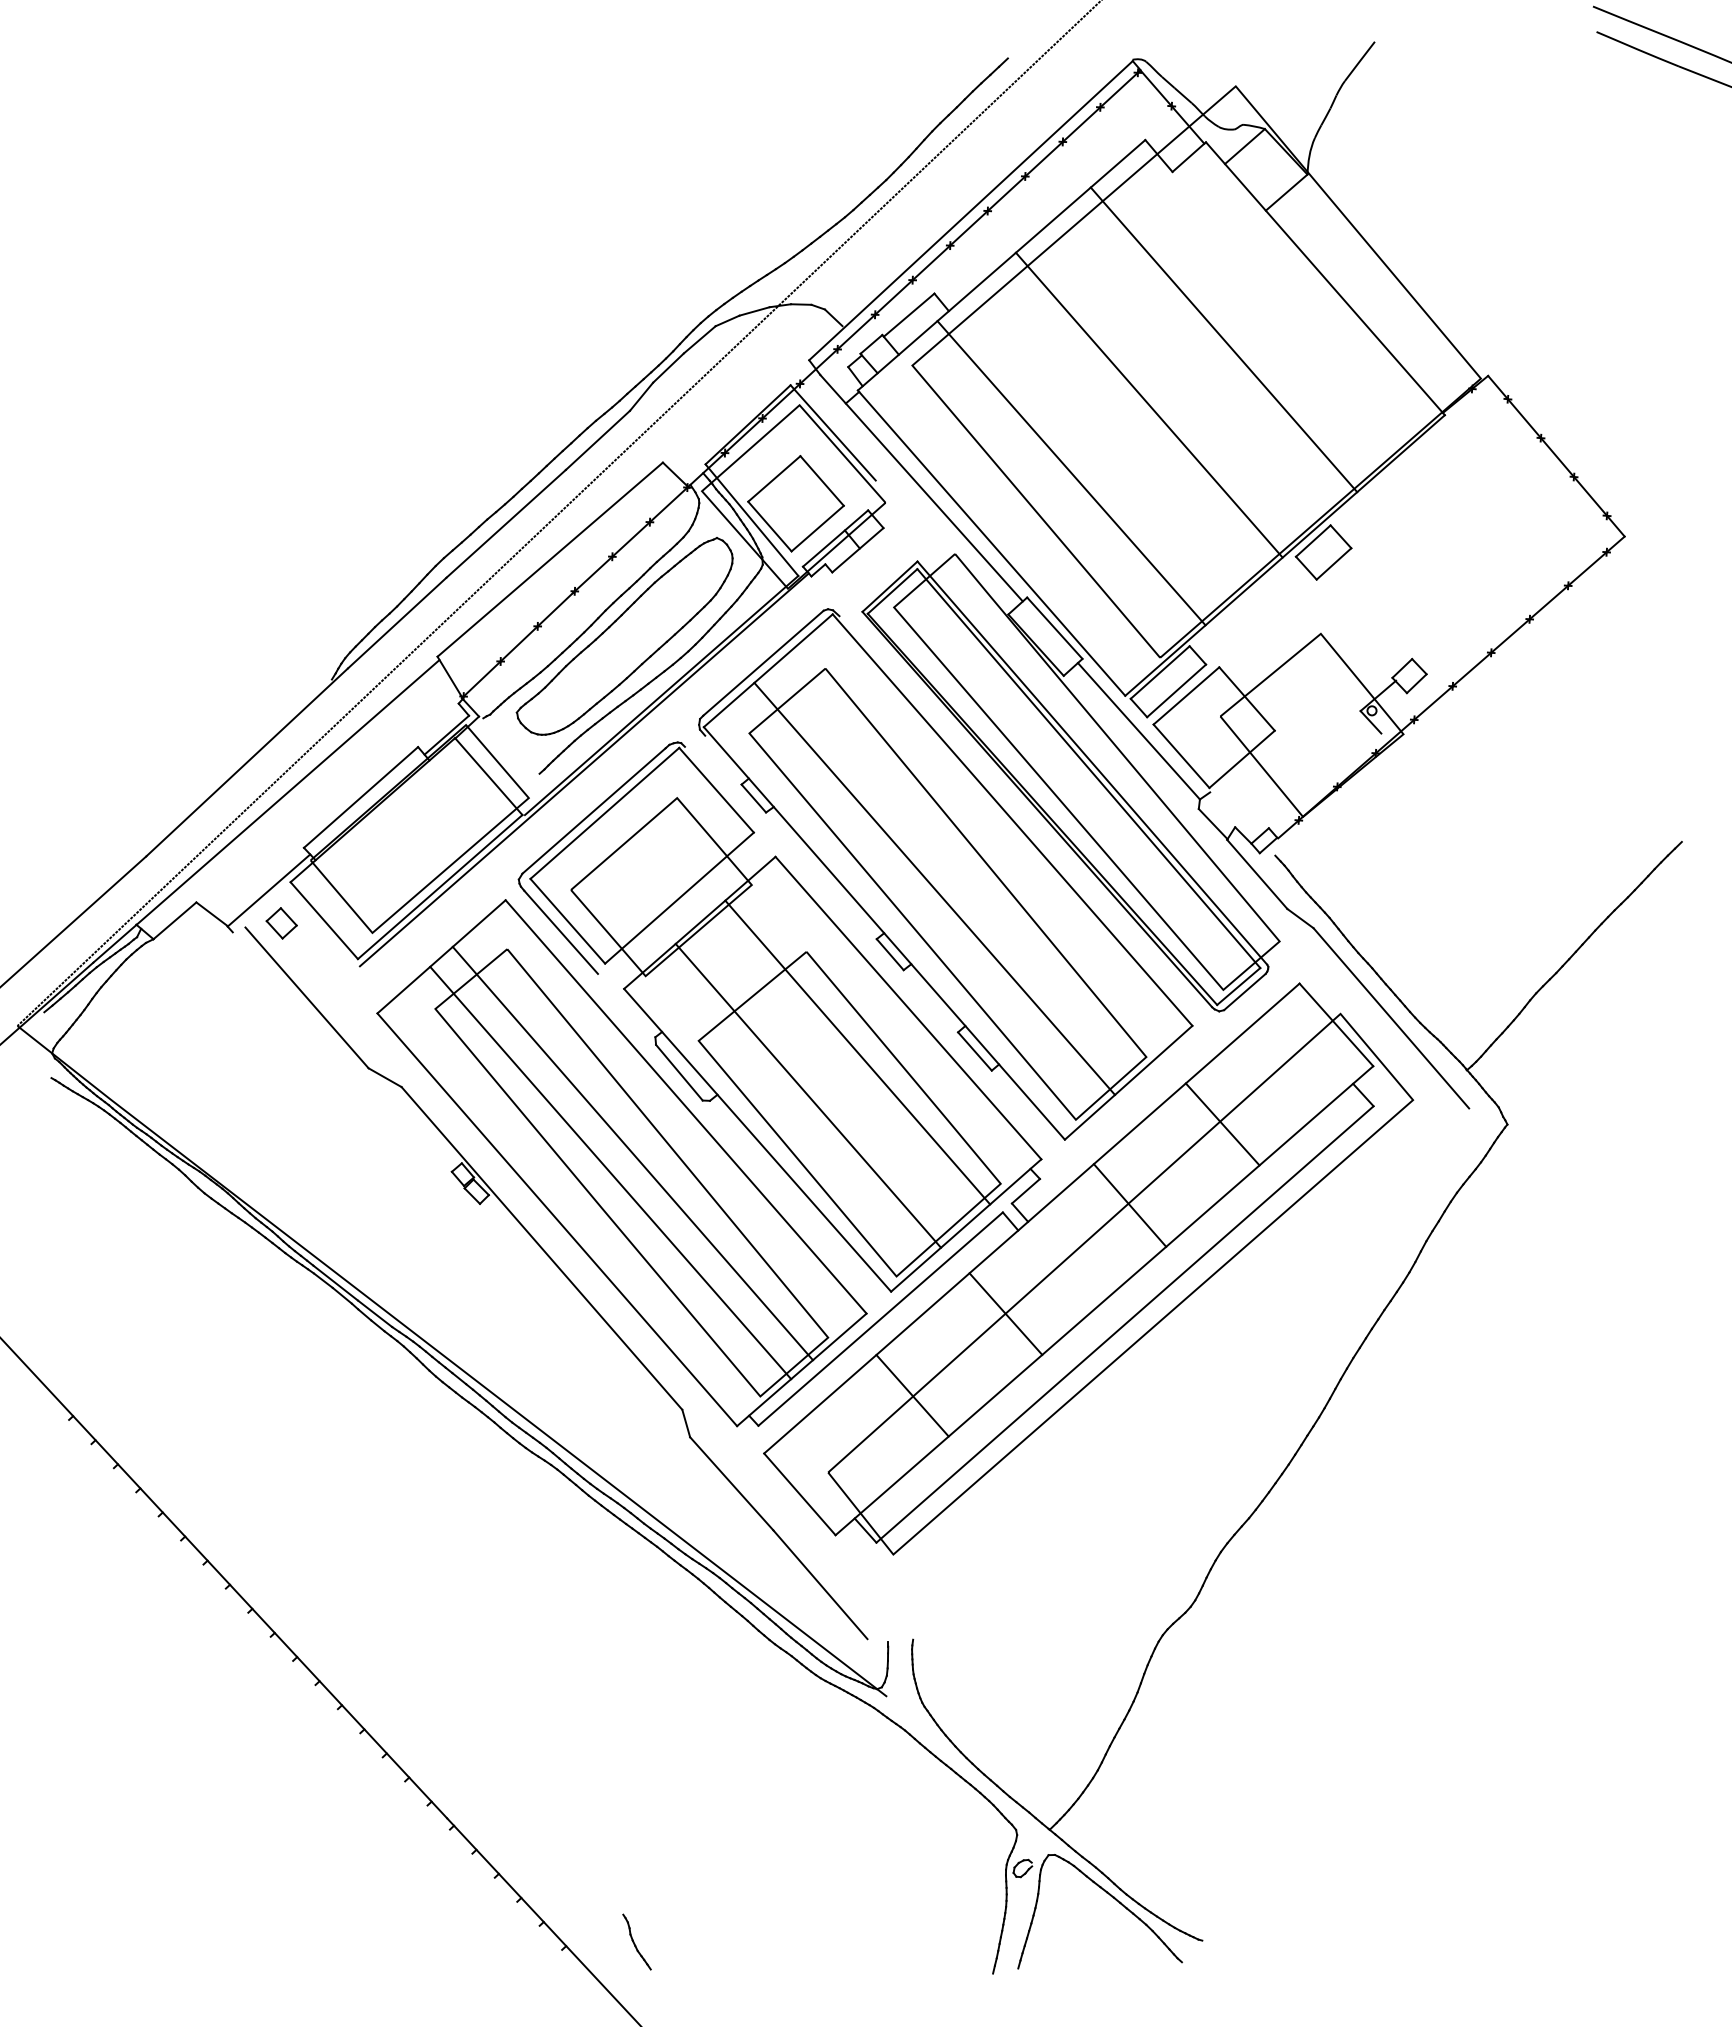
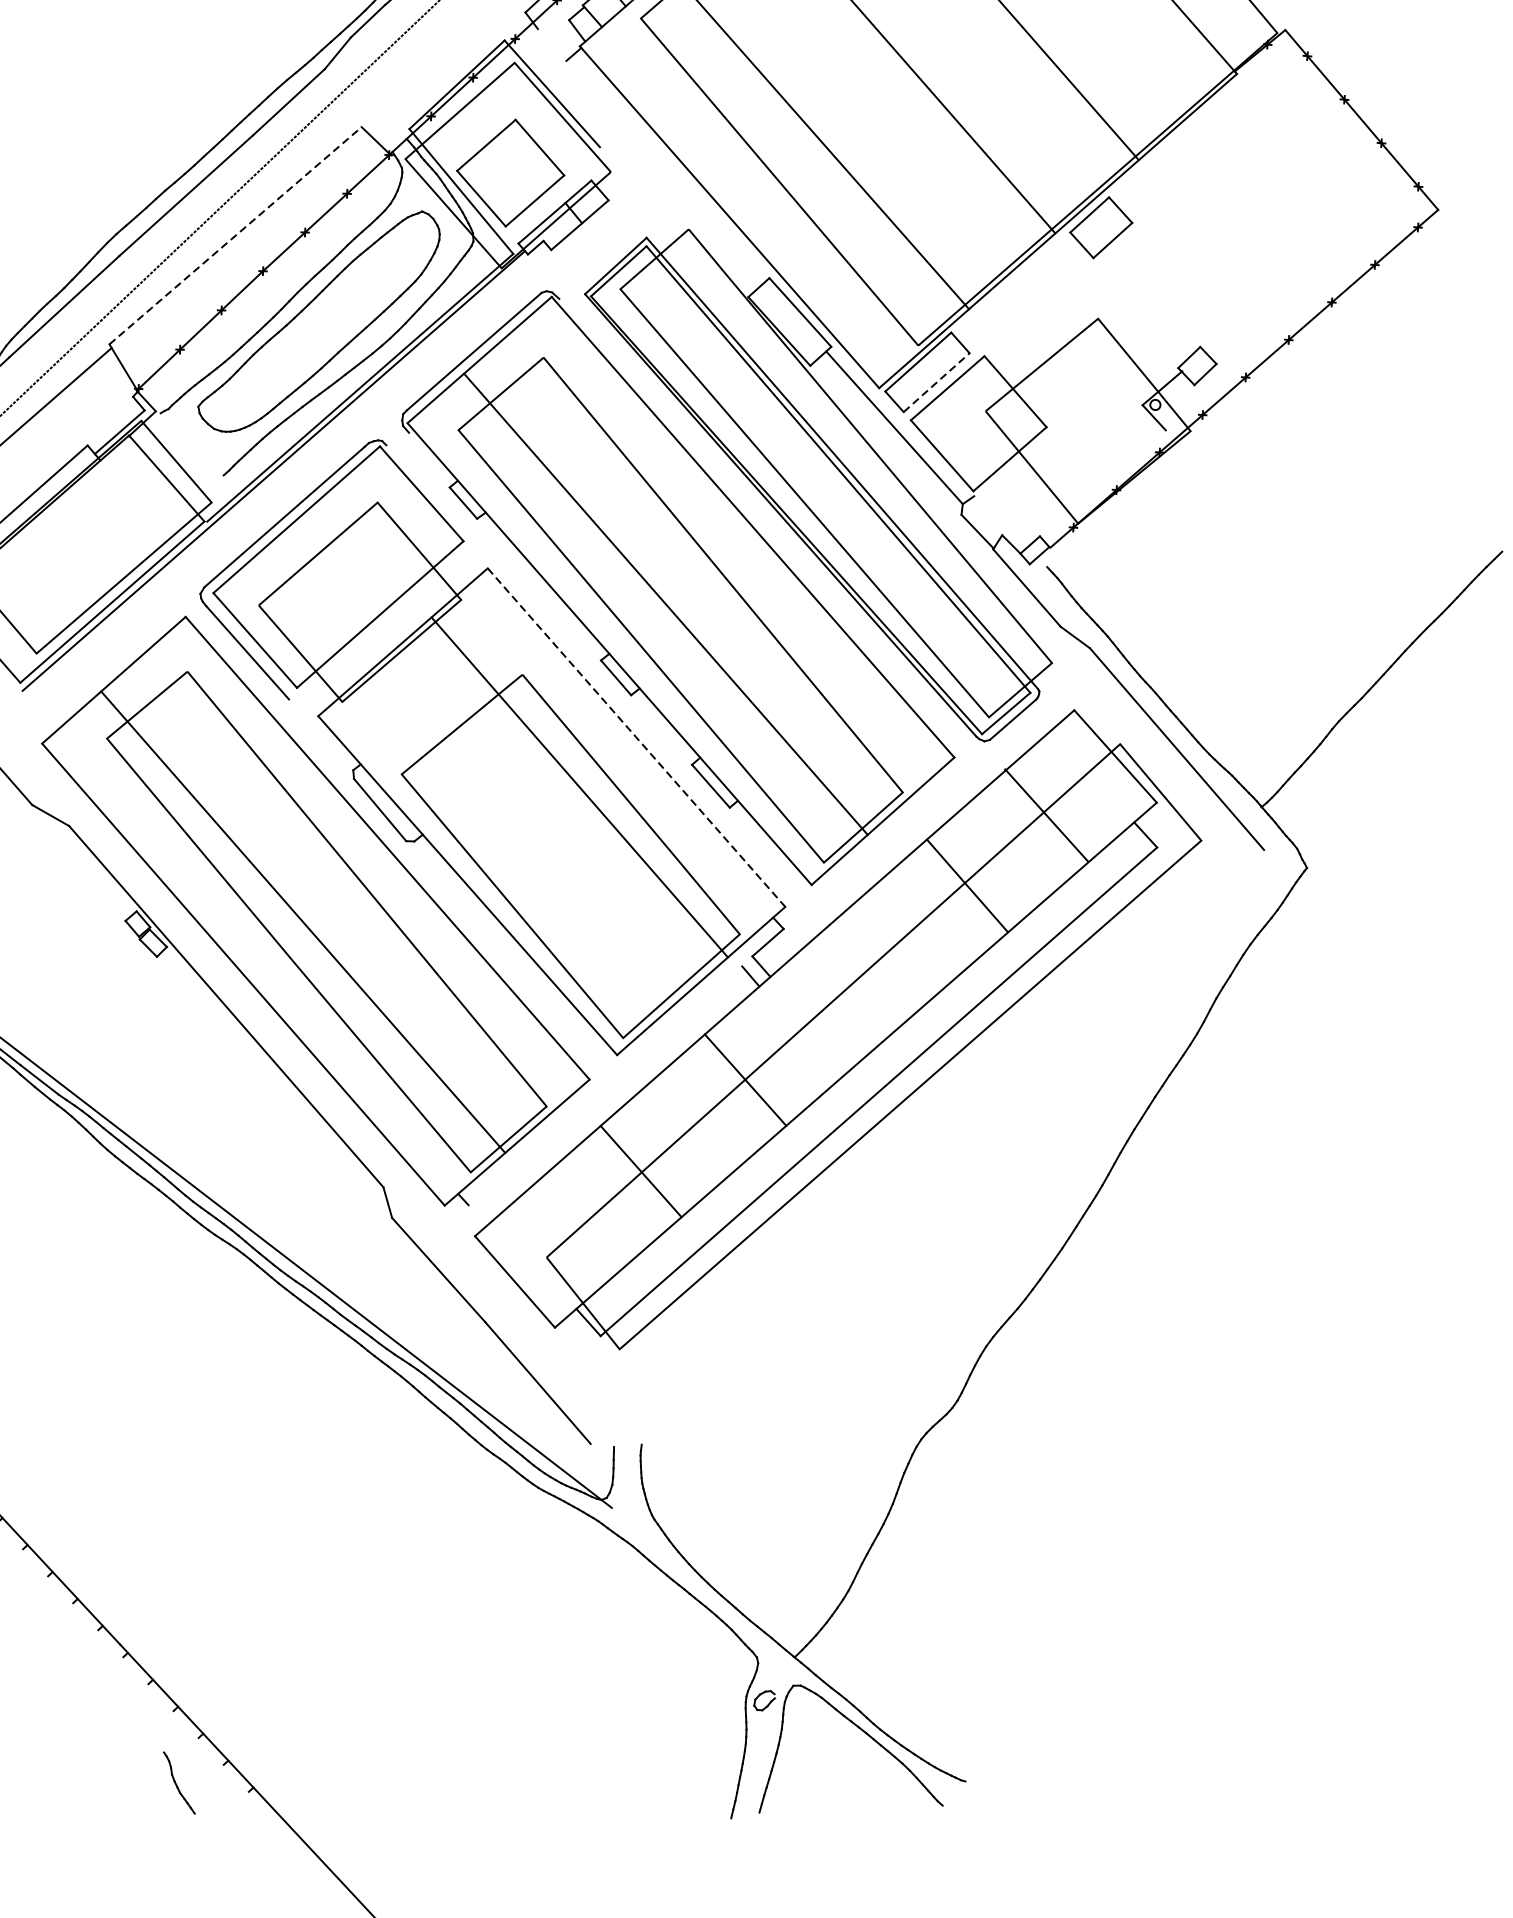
line: (921, 488) -> (651, 156), removed
line: (550, 559) -> (235, 235), solid -> dashed
line: (1176, 690) -> (936, 382), solid -> dashed
line: (908, 1008) -> (636, 738), solid -> dashed
line: (808, 1095) -> (524, 835), removed
line: (1222, 1124) -> (1046, 815), moved
line: (632, 1153) -> (327, 900), removed
line: (1129, 1205) -> (966, 885), moved
line: (880, 1318) -> (605, 1085), removed
part: (636, 1941) -> (178, 1782), moved

